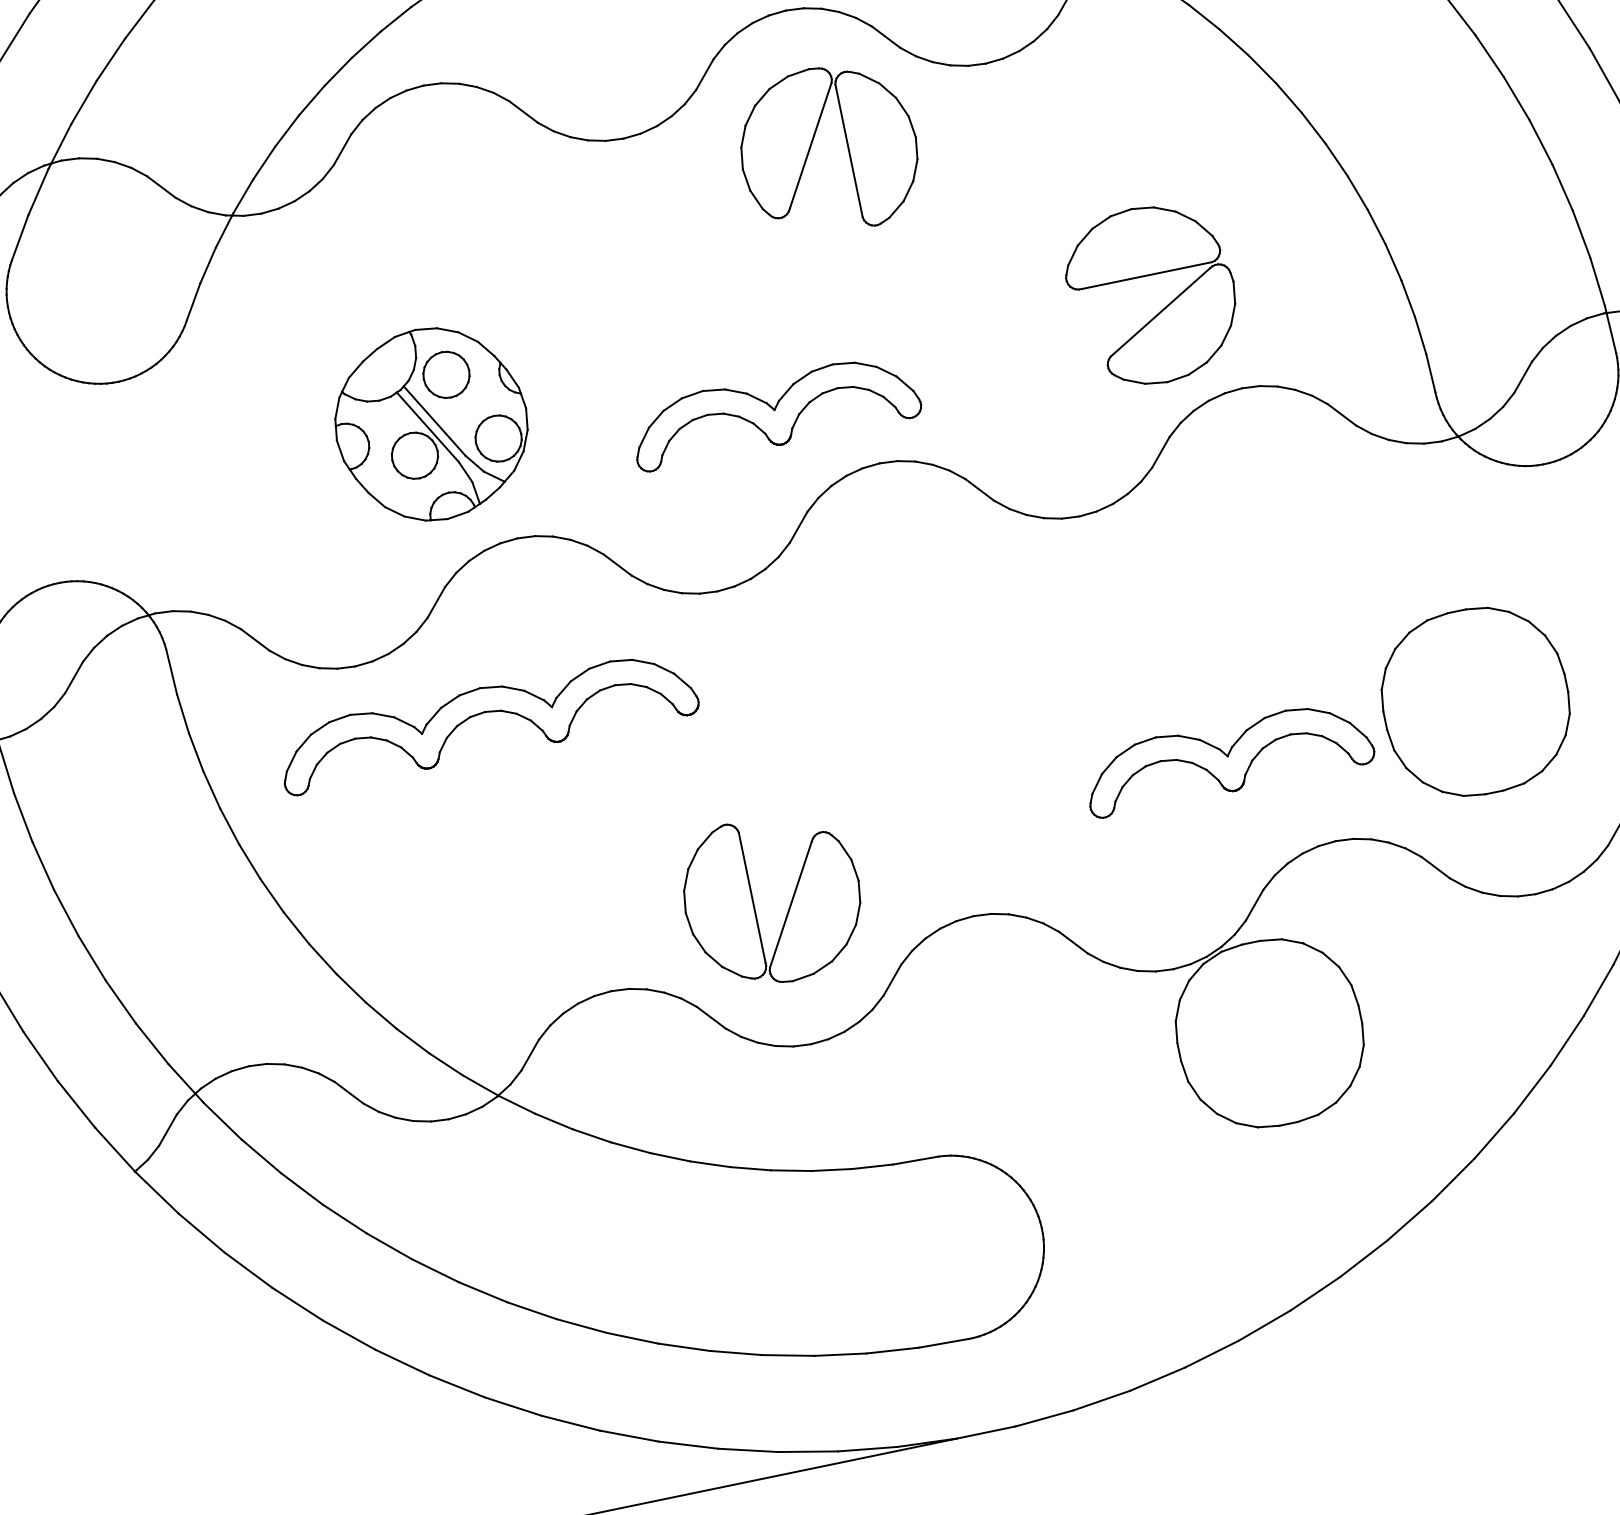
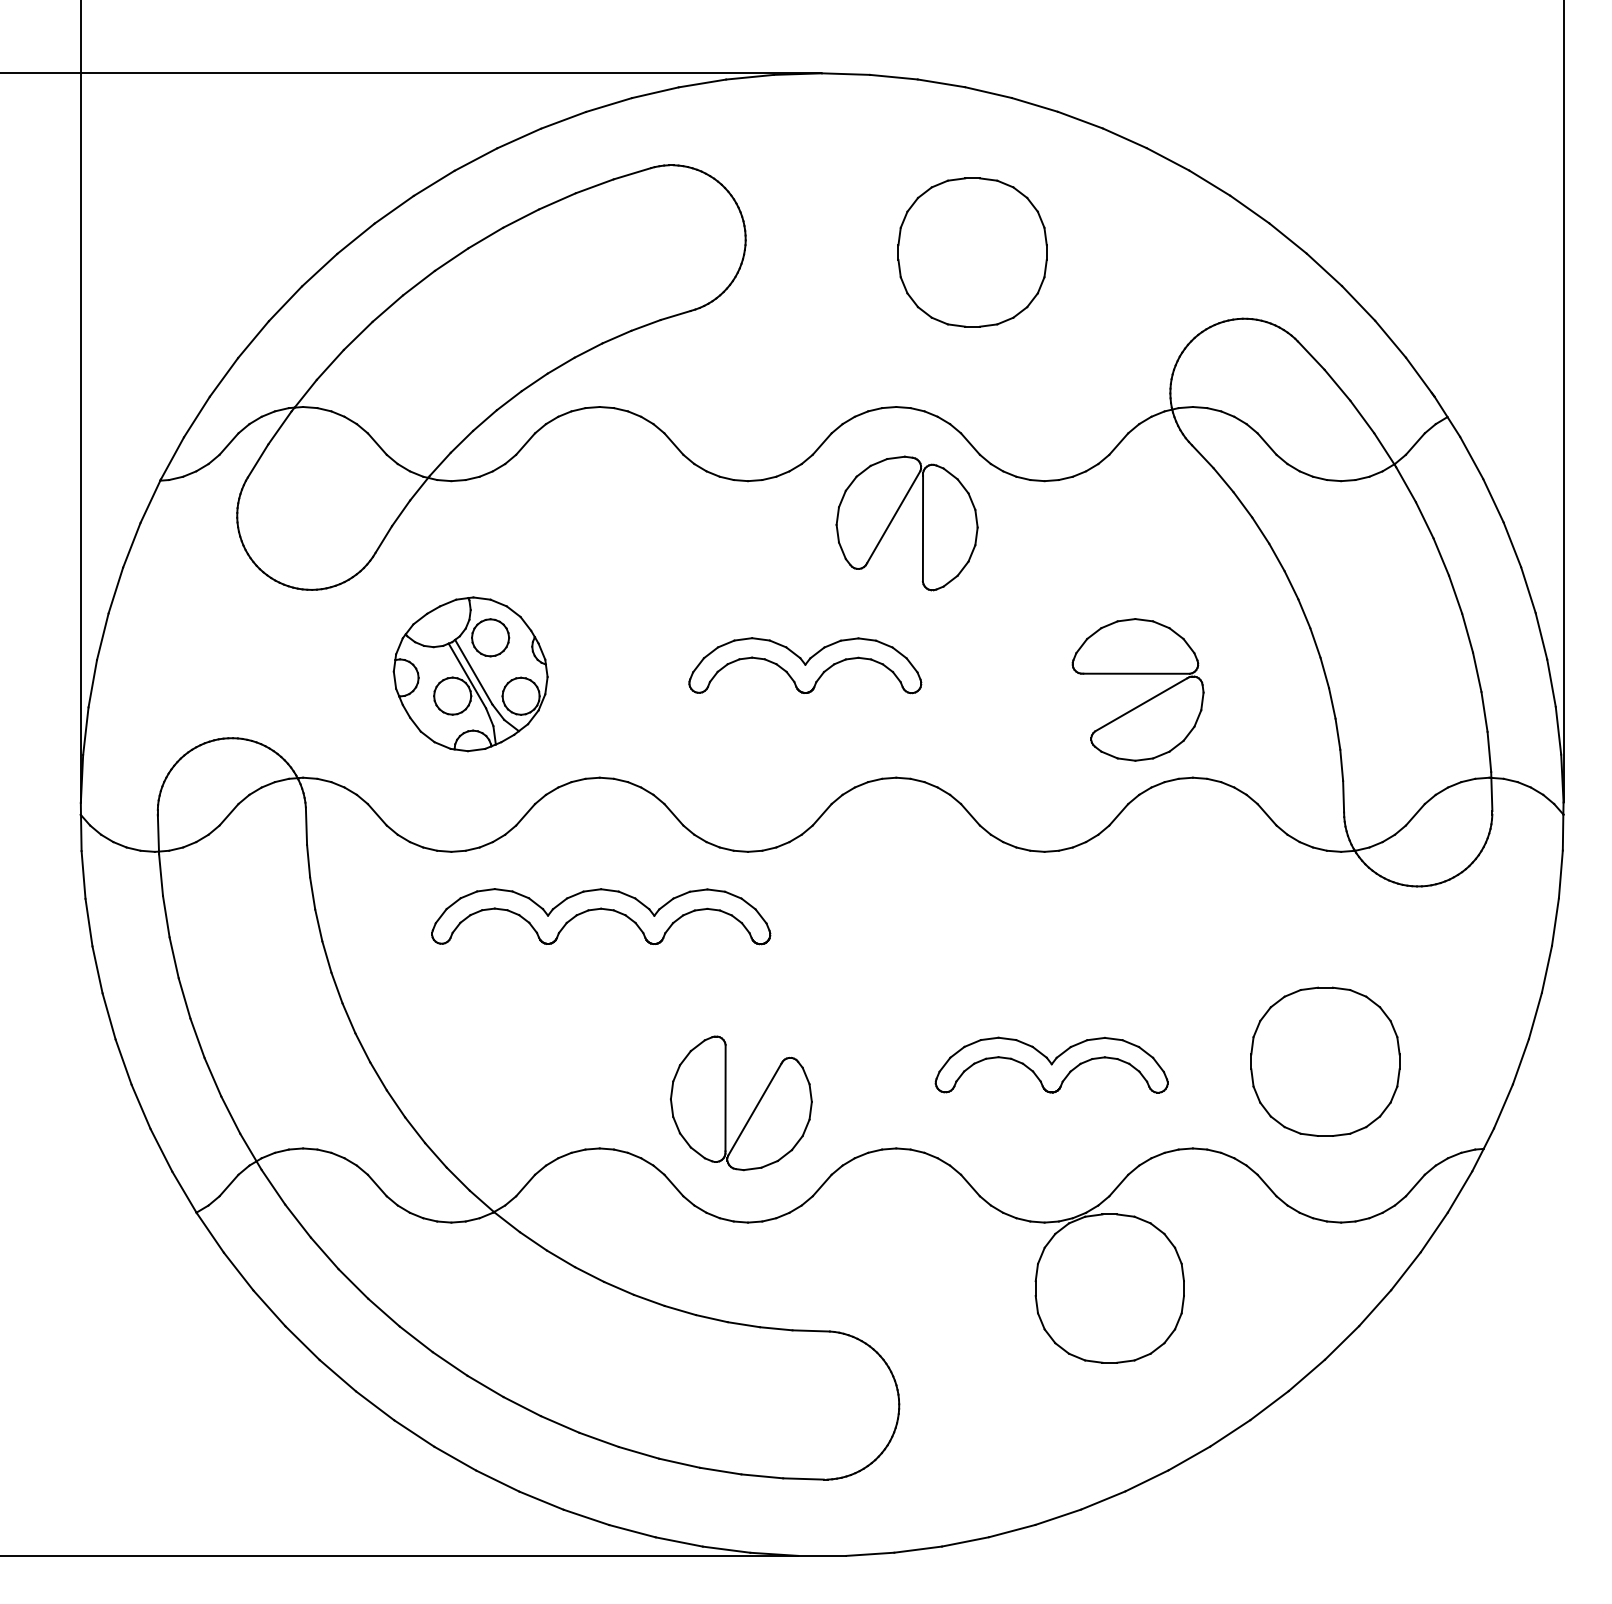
part: (774, 410) -> (805, 665), moved
part: (431, 424) -> (470, 674), moved
part: (489, 713) -> (604, 910), moved
part: (1227, 756) -> (1051, 1064), moved

